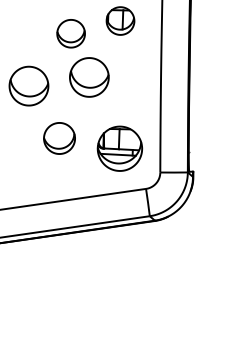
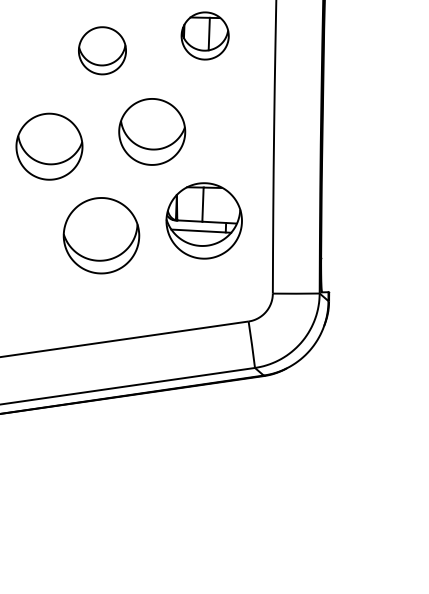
part: (70, 33) -> (101, 50), moved
part: (59, 138) -> (101, 235), size x1.43
part: (119, 148) -> (203, 220), moved

